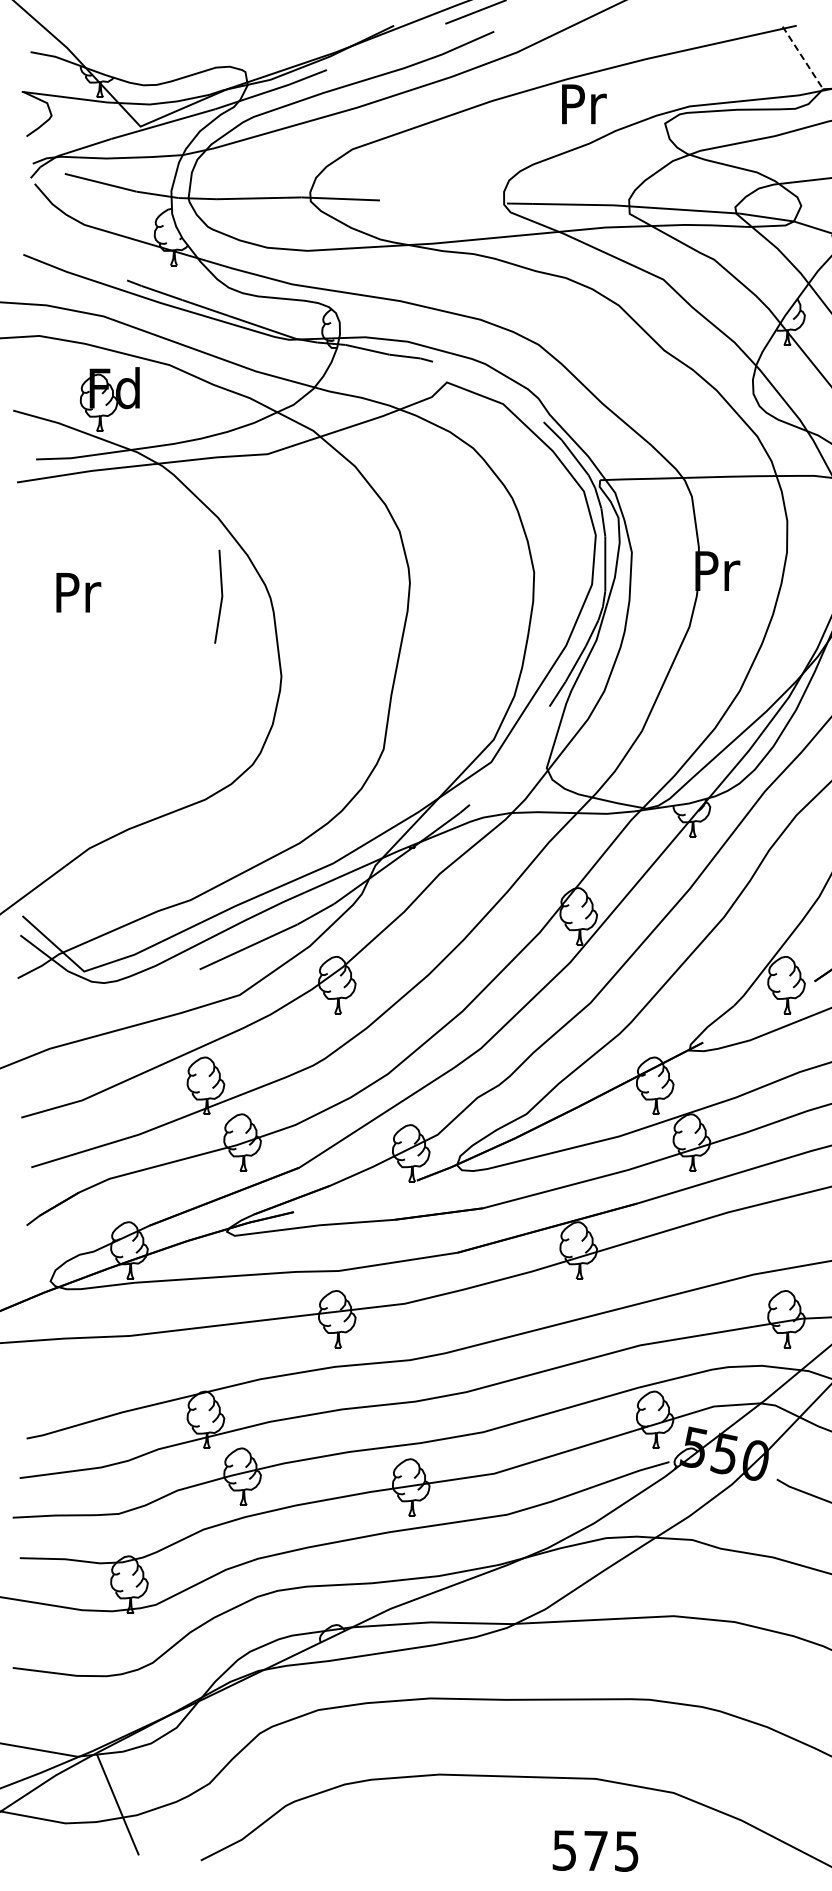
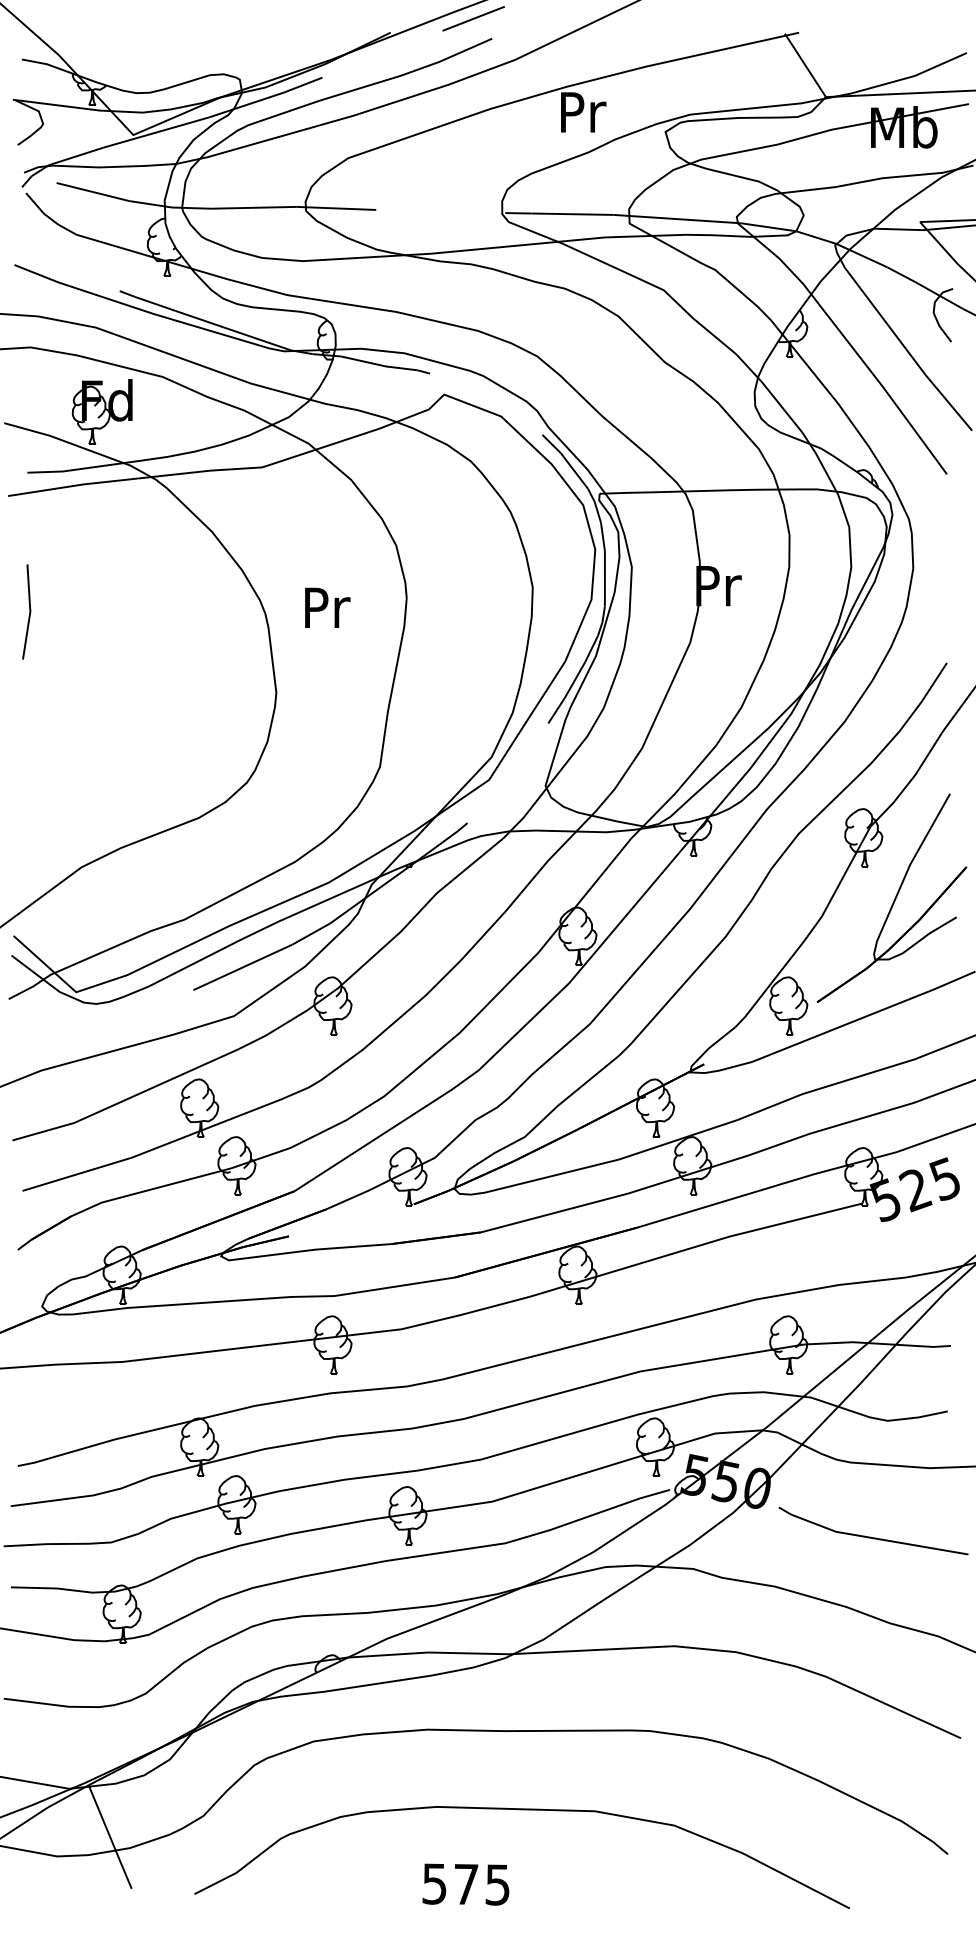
line: (803, 58) -> (805, 65), dashed -> solid
text: (78, 592) -> (327, 607), moved
line: (221, 596) -> (29, 611), moved
text: (595, 1851) -> (465, 1884), moved

